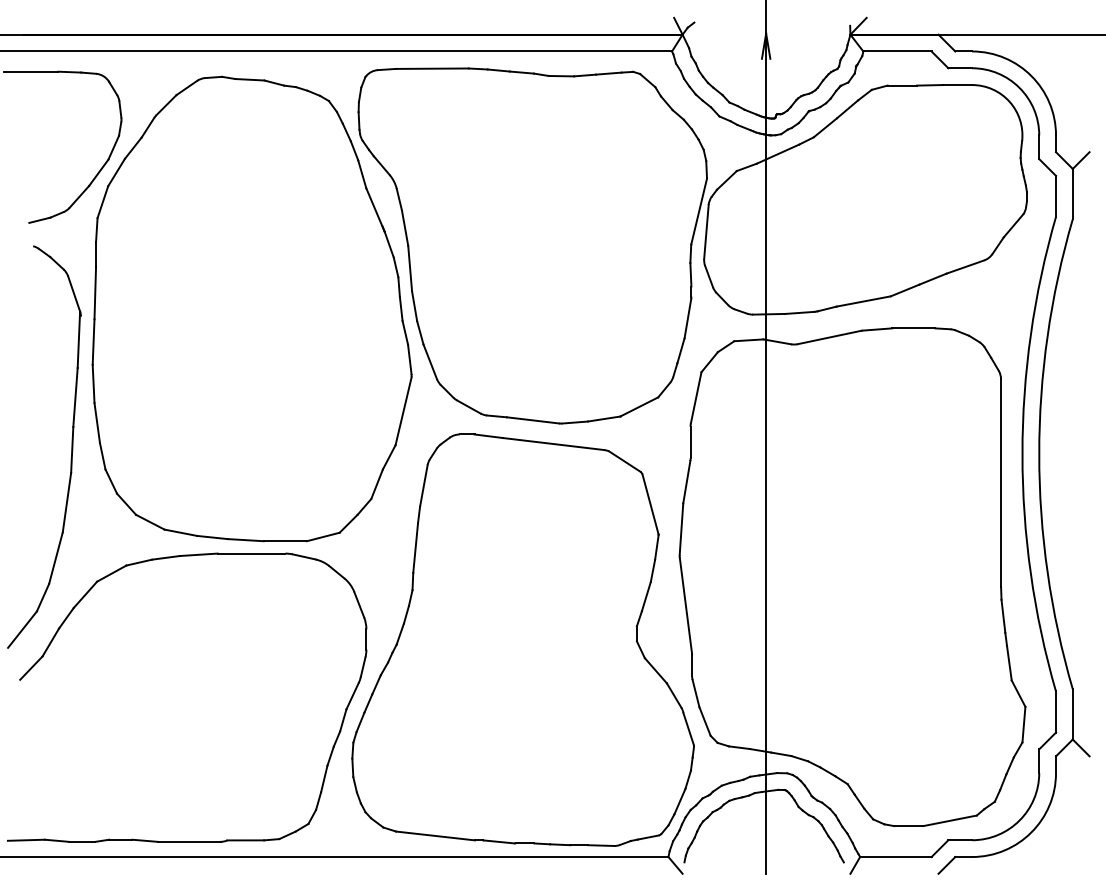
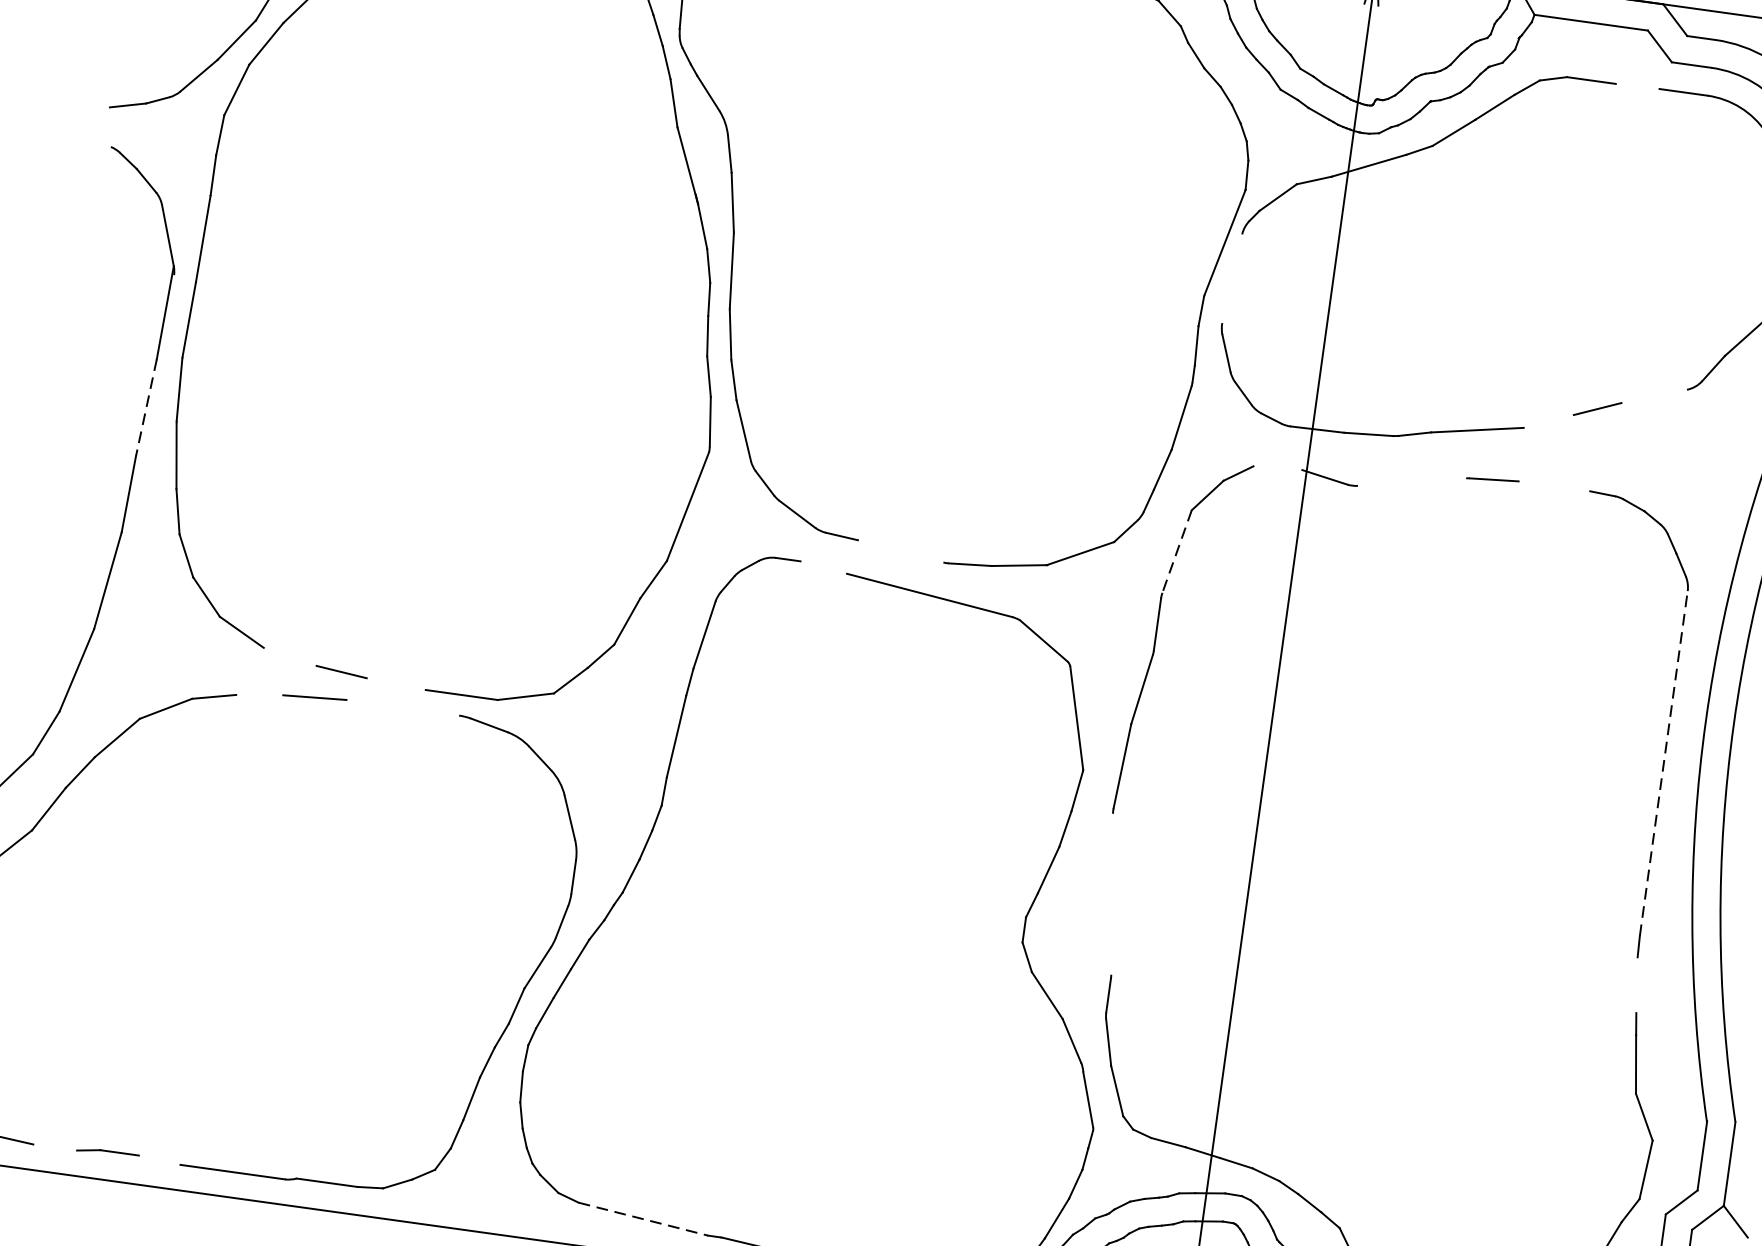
line: (930, 85) -> (1638, 86), removed
line: (706, 232) -> (1232, 279), removed
line: (965, 266) -> (1654, 395), removed
line: (904, 290) -> (1547, 421), removed
line: (913, 328) -> (1553, 486), removed
line: (828, 337) -> (1410, 481), removed
line: (748, 340) -> (1277, 468), removed
line: (75, 397) -> (146, 407), solid -> dashed
line: (696, 398) -> (1177, 552), solid -> dashed
line: (533, 420) -> (901, 551), removed
line: (488, 436) -> (823, 567), removed
line: (1001, 483) -> (1664, 764), solid -> dashed
line: (180, 532) -> (289, 656), removed
line: (245, 540) -> (395, 684), removed
line: (251, 553) -> (402, 707), removed
line: (165, 557) -> (258, 694), removed
line: (685, 605) -> (1111, 893), removed
line: (1003, 615) -> (1637, 983), removed
line: (435, 835) -> (643, 1218), solid -> dashed
line: (144, 840) -> (158, 1159), removed
line: (82, 841) -> (55, 1146), removed

